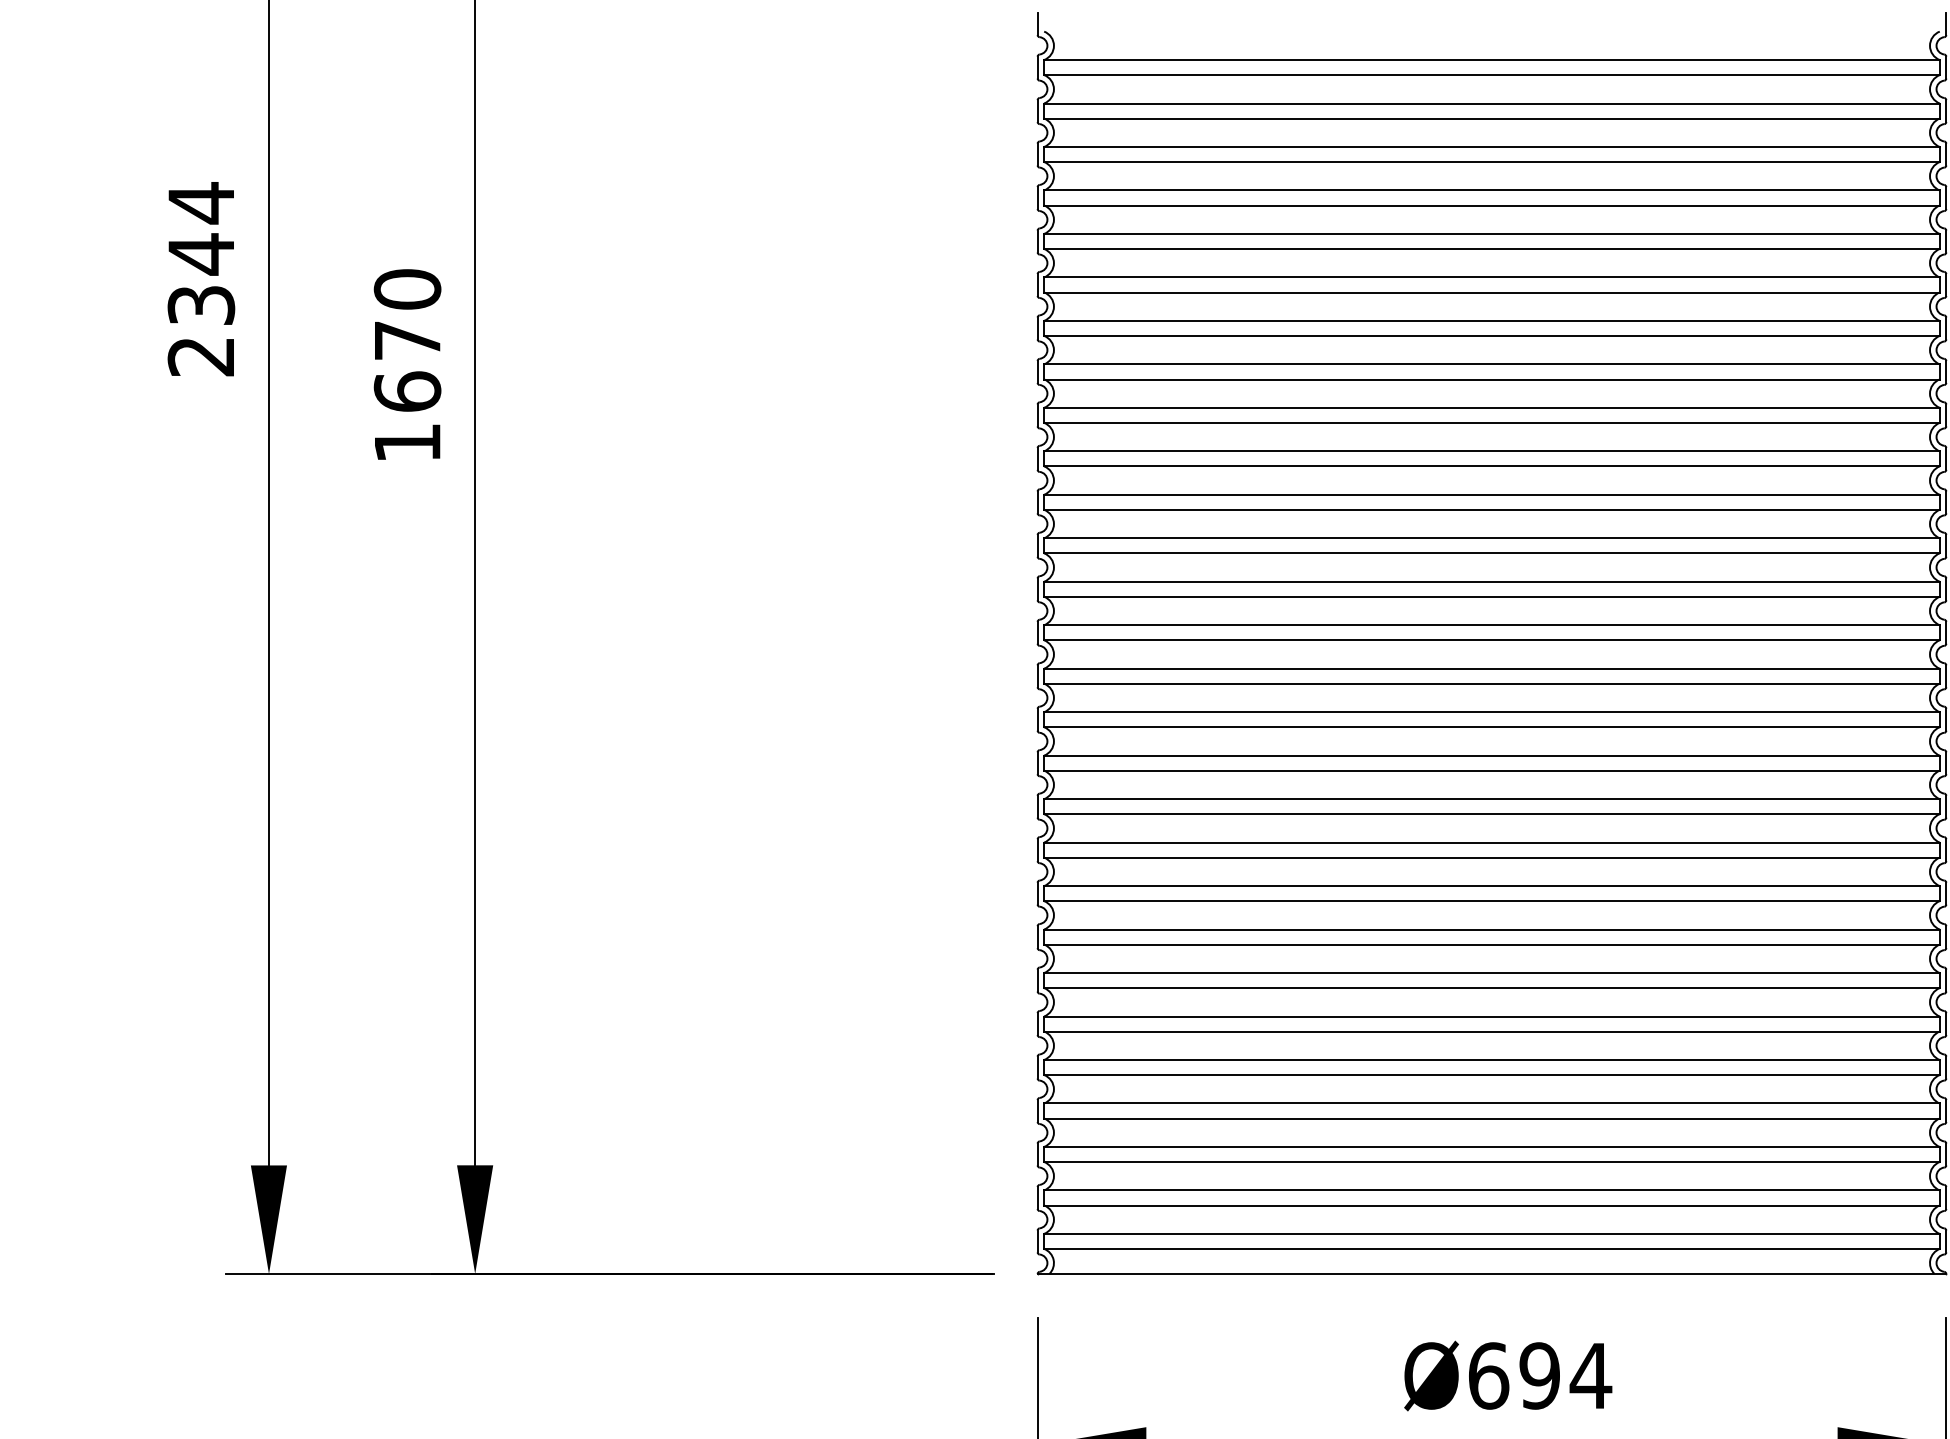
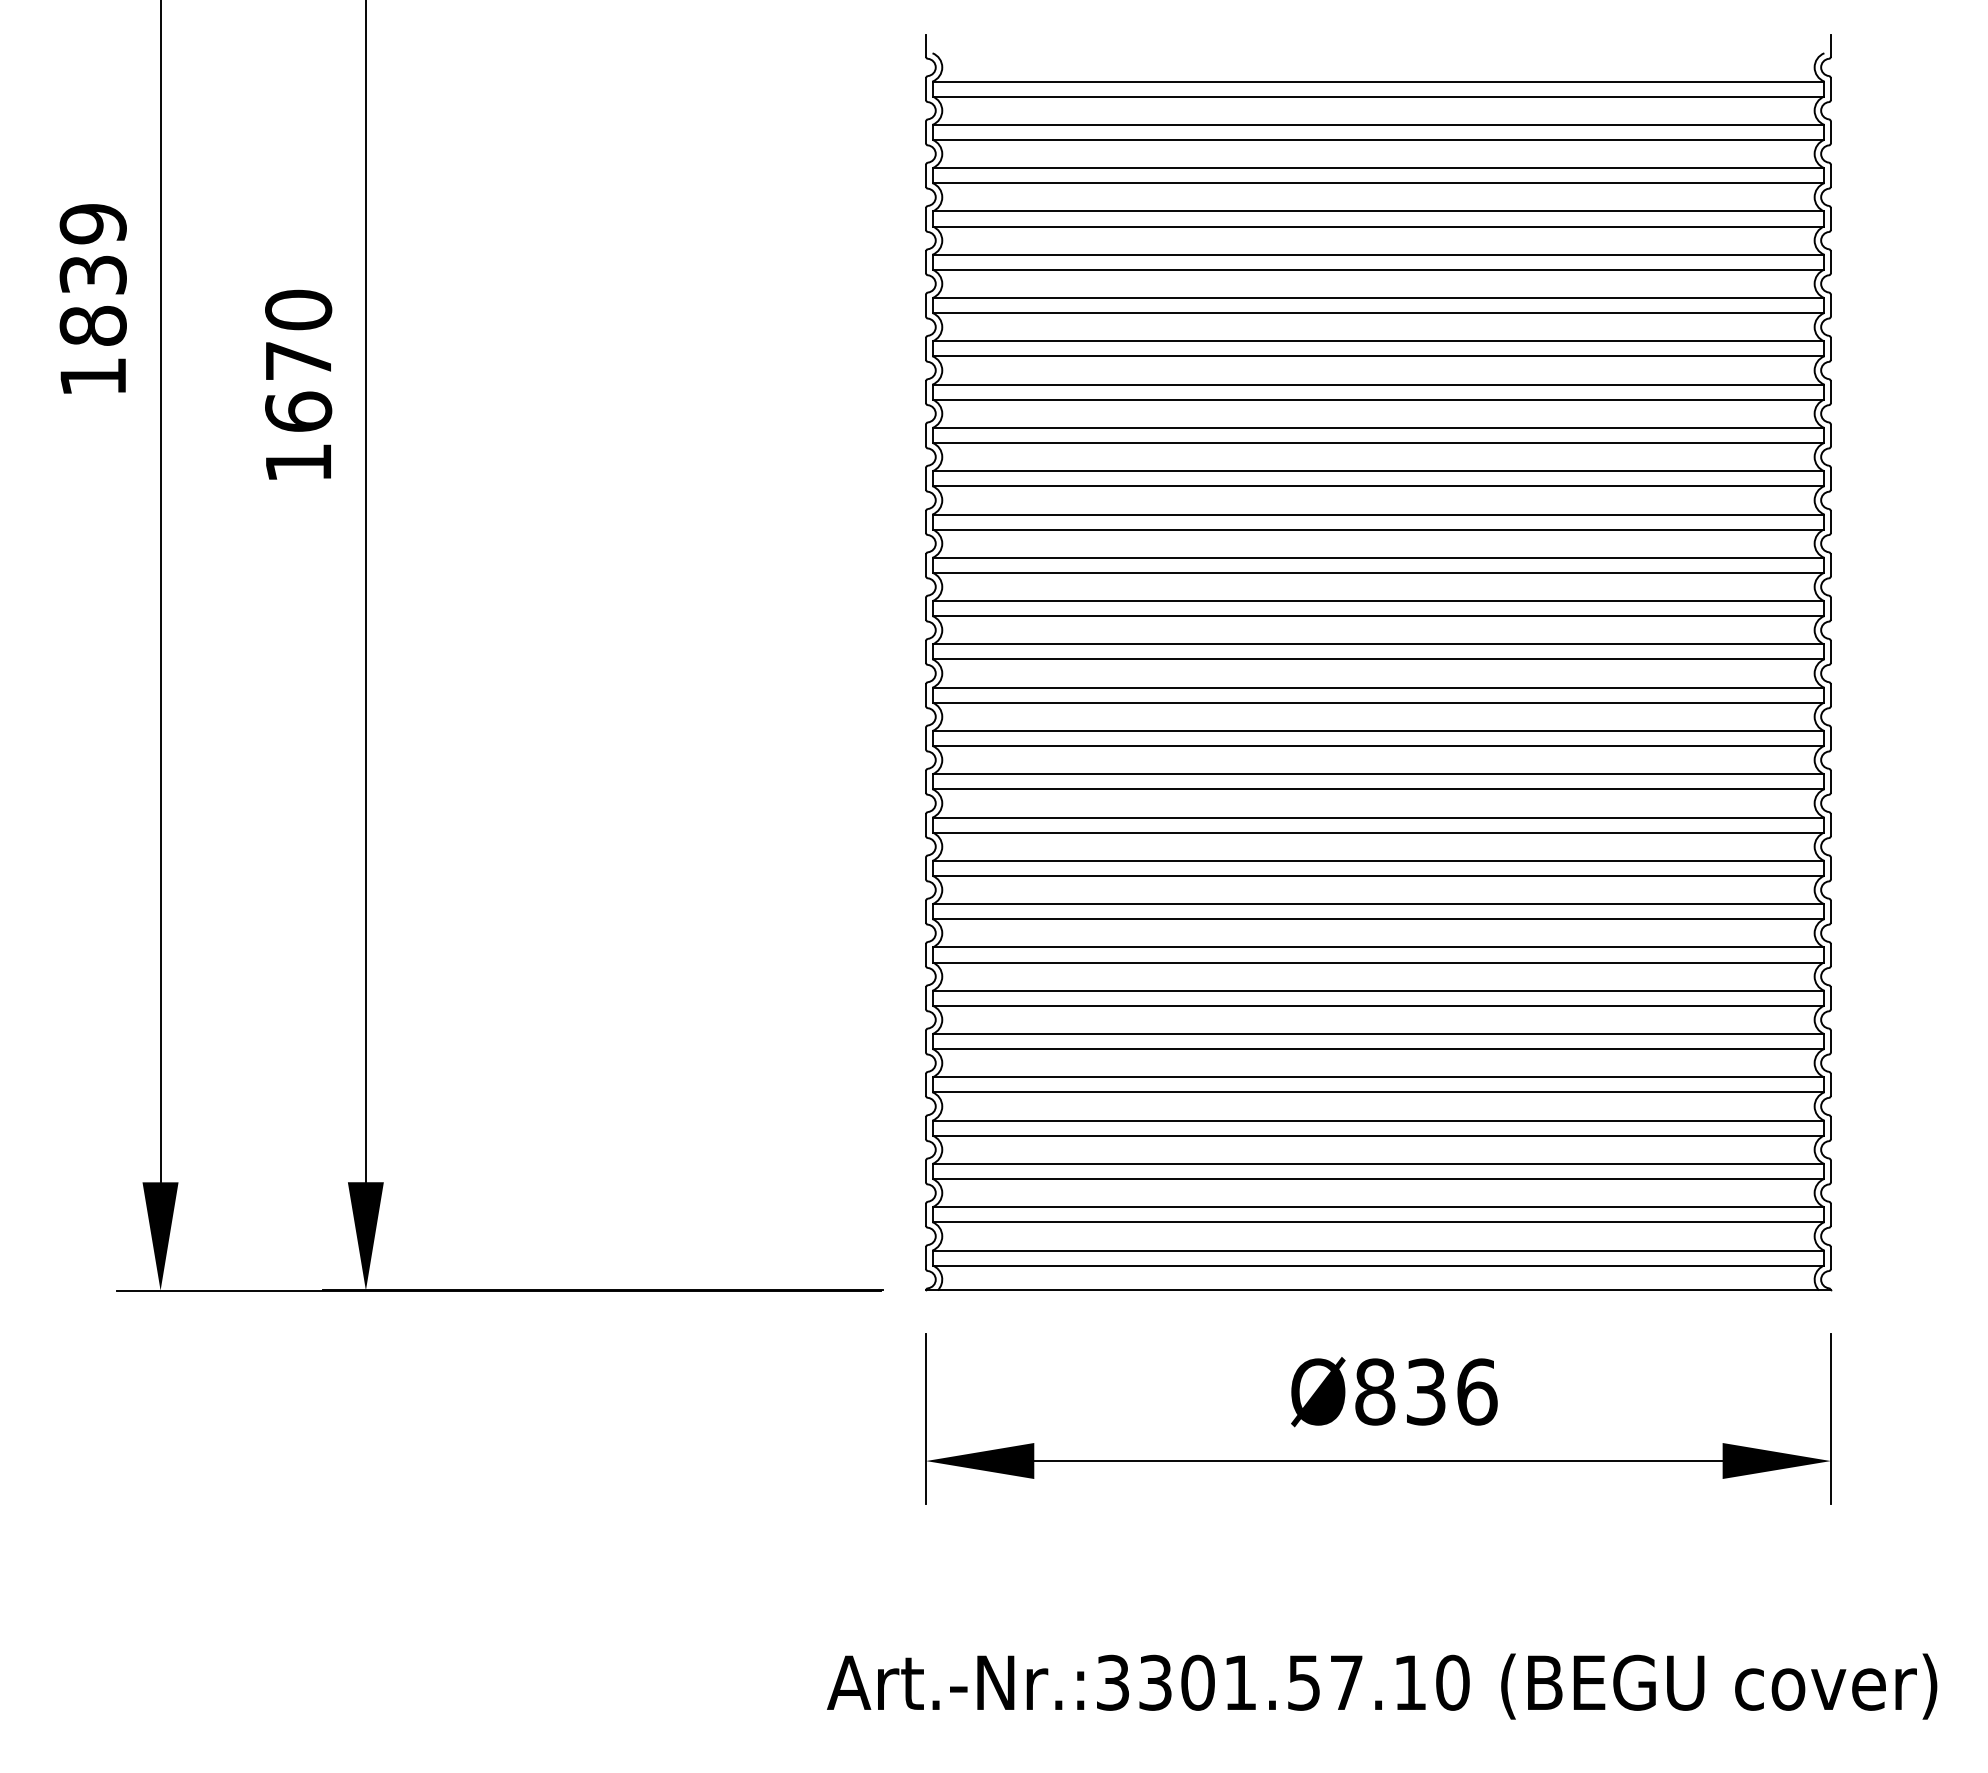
text: (200, 278) -> (92, 299), 2344 -> 1839
text: (1540, 1375) -> (1426, 1391), Ø694 -> Ø836

